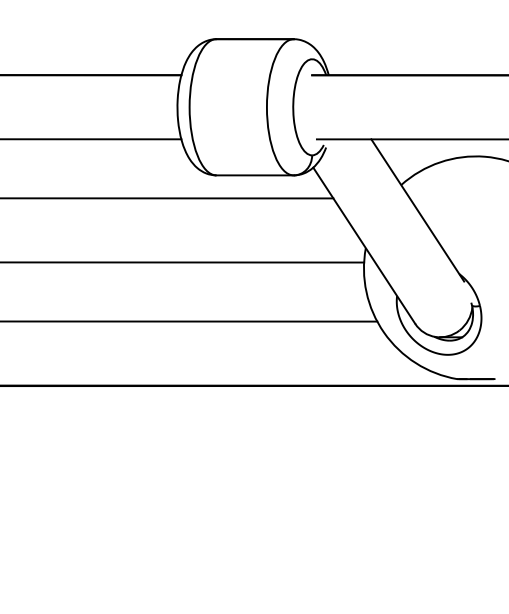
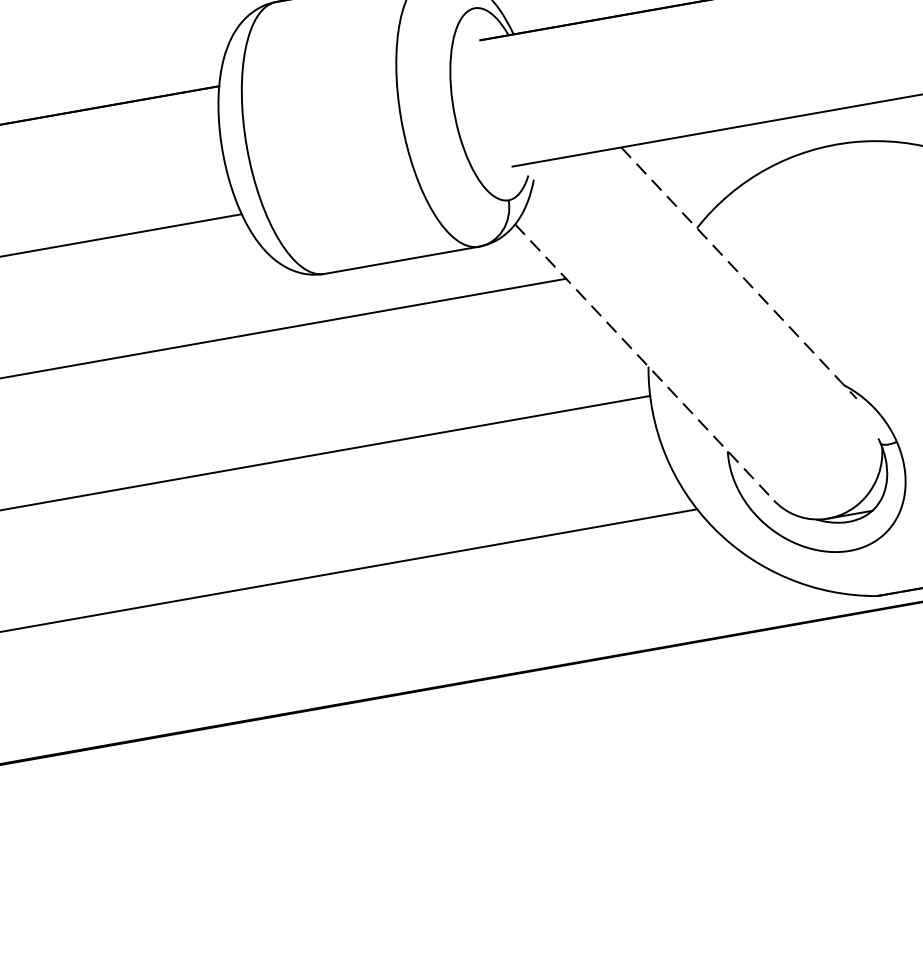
line: (417, 210) -> (738, 273), solid -> dashed
line: (364, 246) -> (645, 363), solid -> dashed

